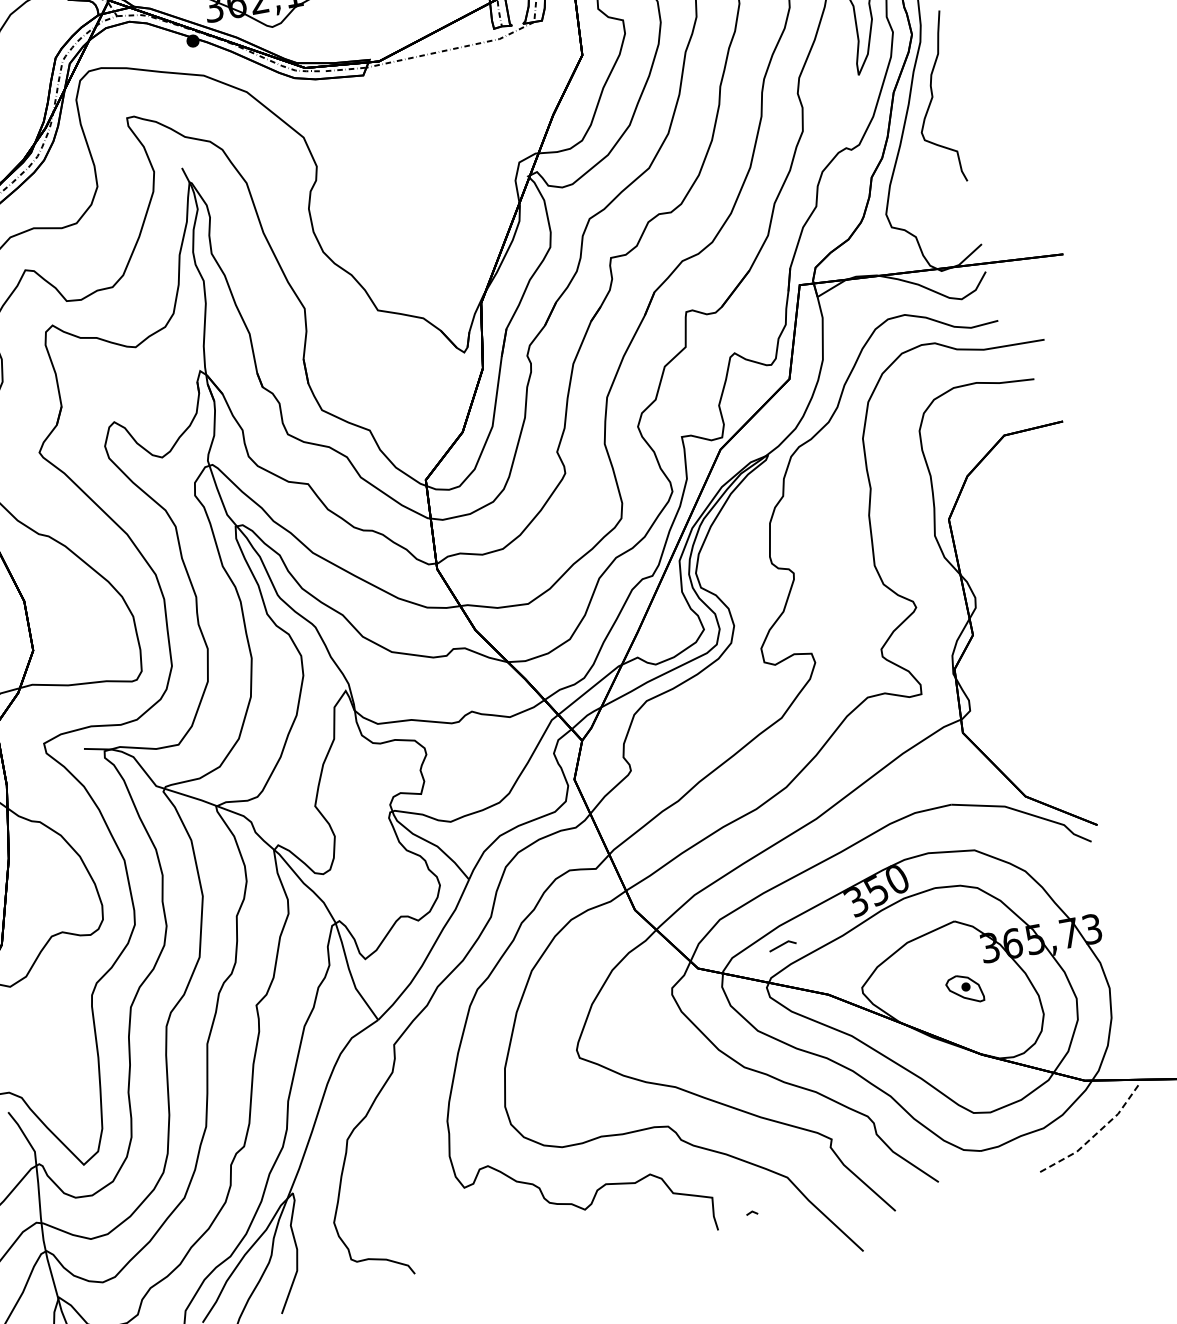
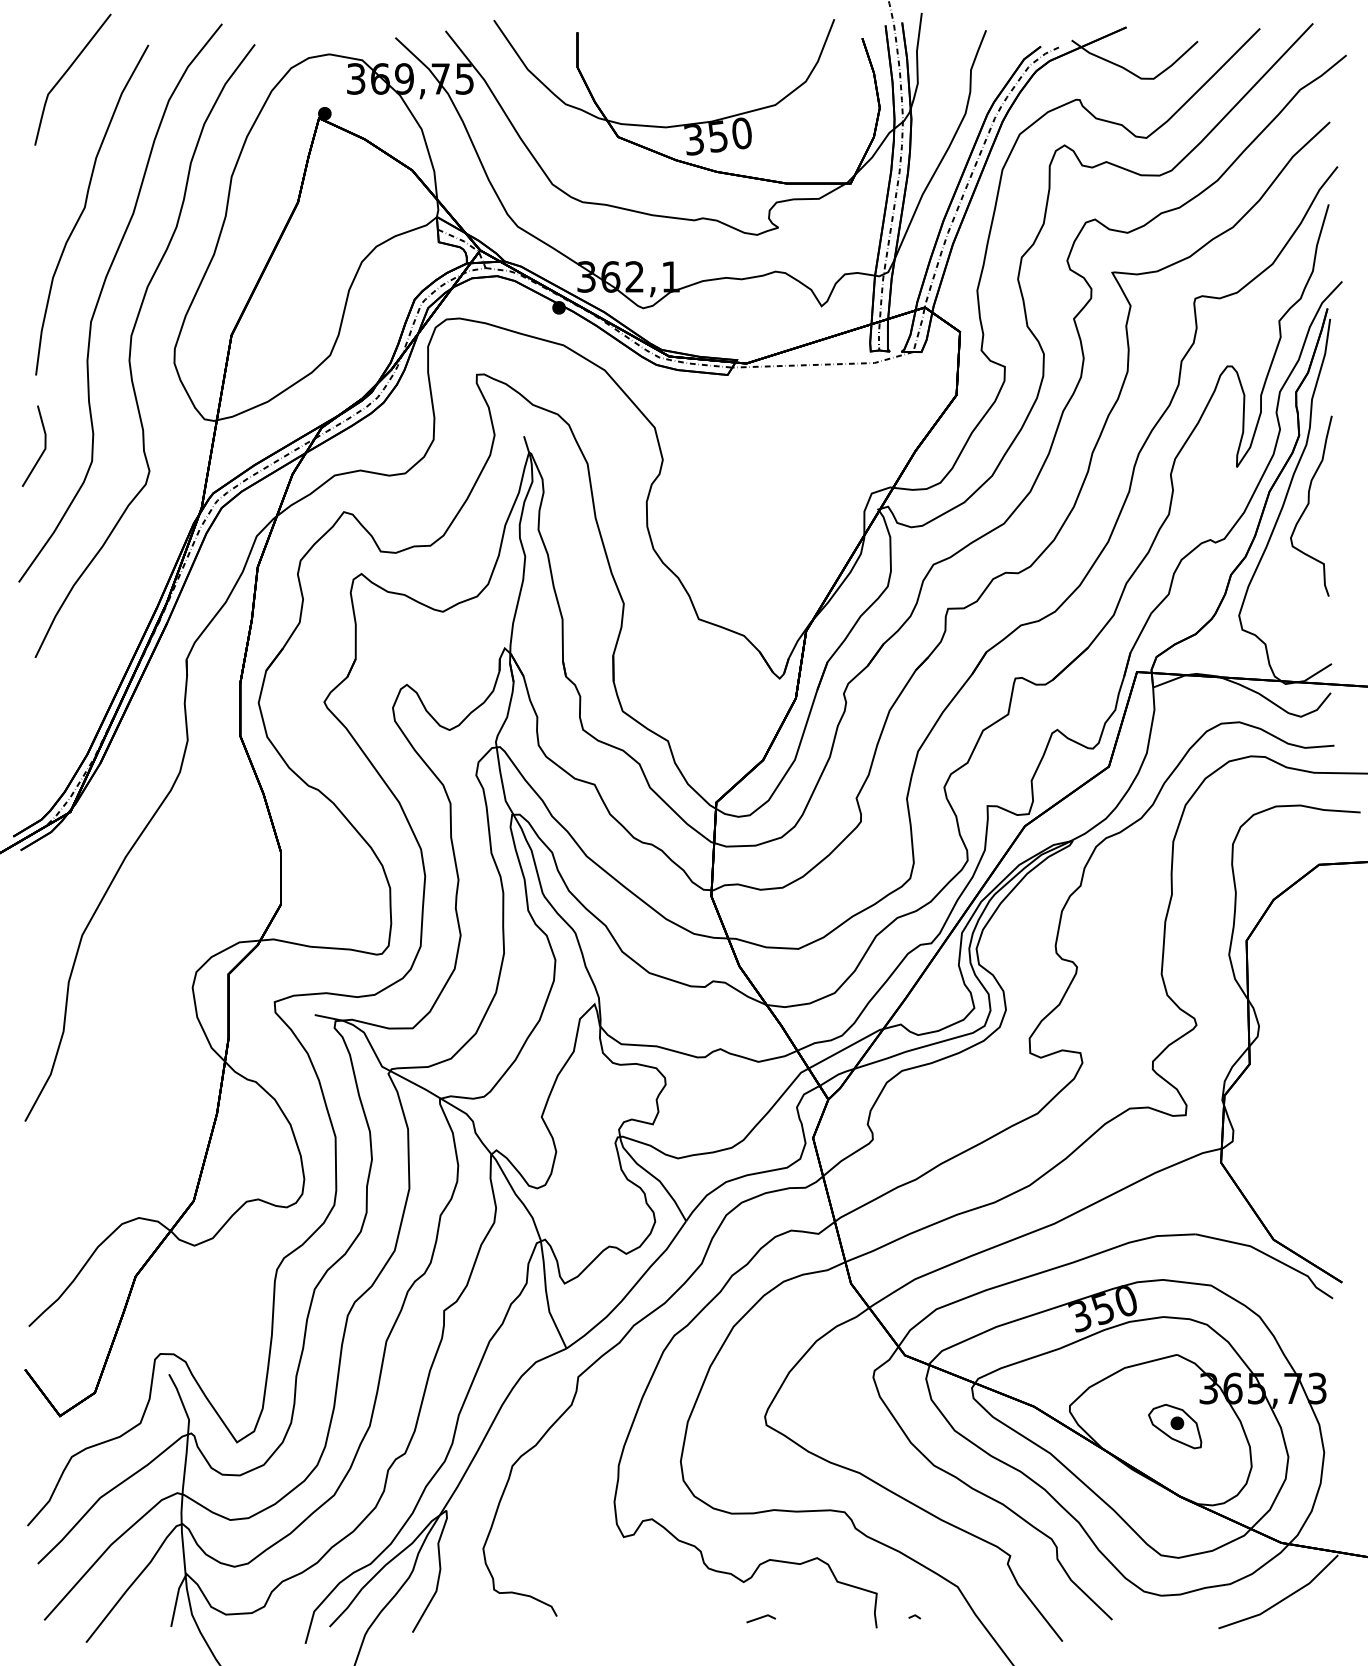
line: (782, 945) -> (760, 1618), moved
part: (965, 989) -> (1175, 1426), size x1.43
line: (1096, 1133) -> (1283, 1599), dashed -> solid

